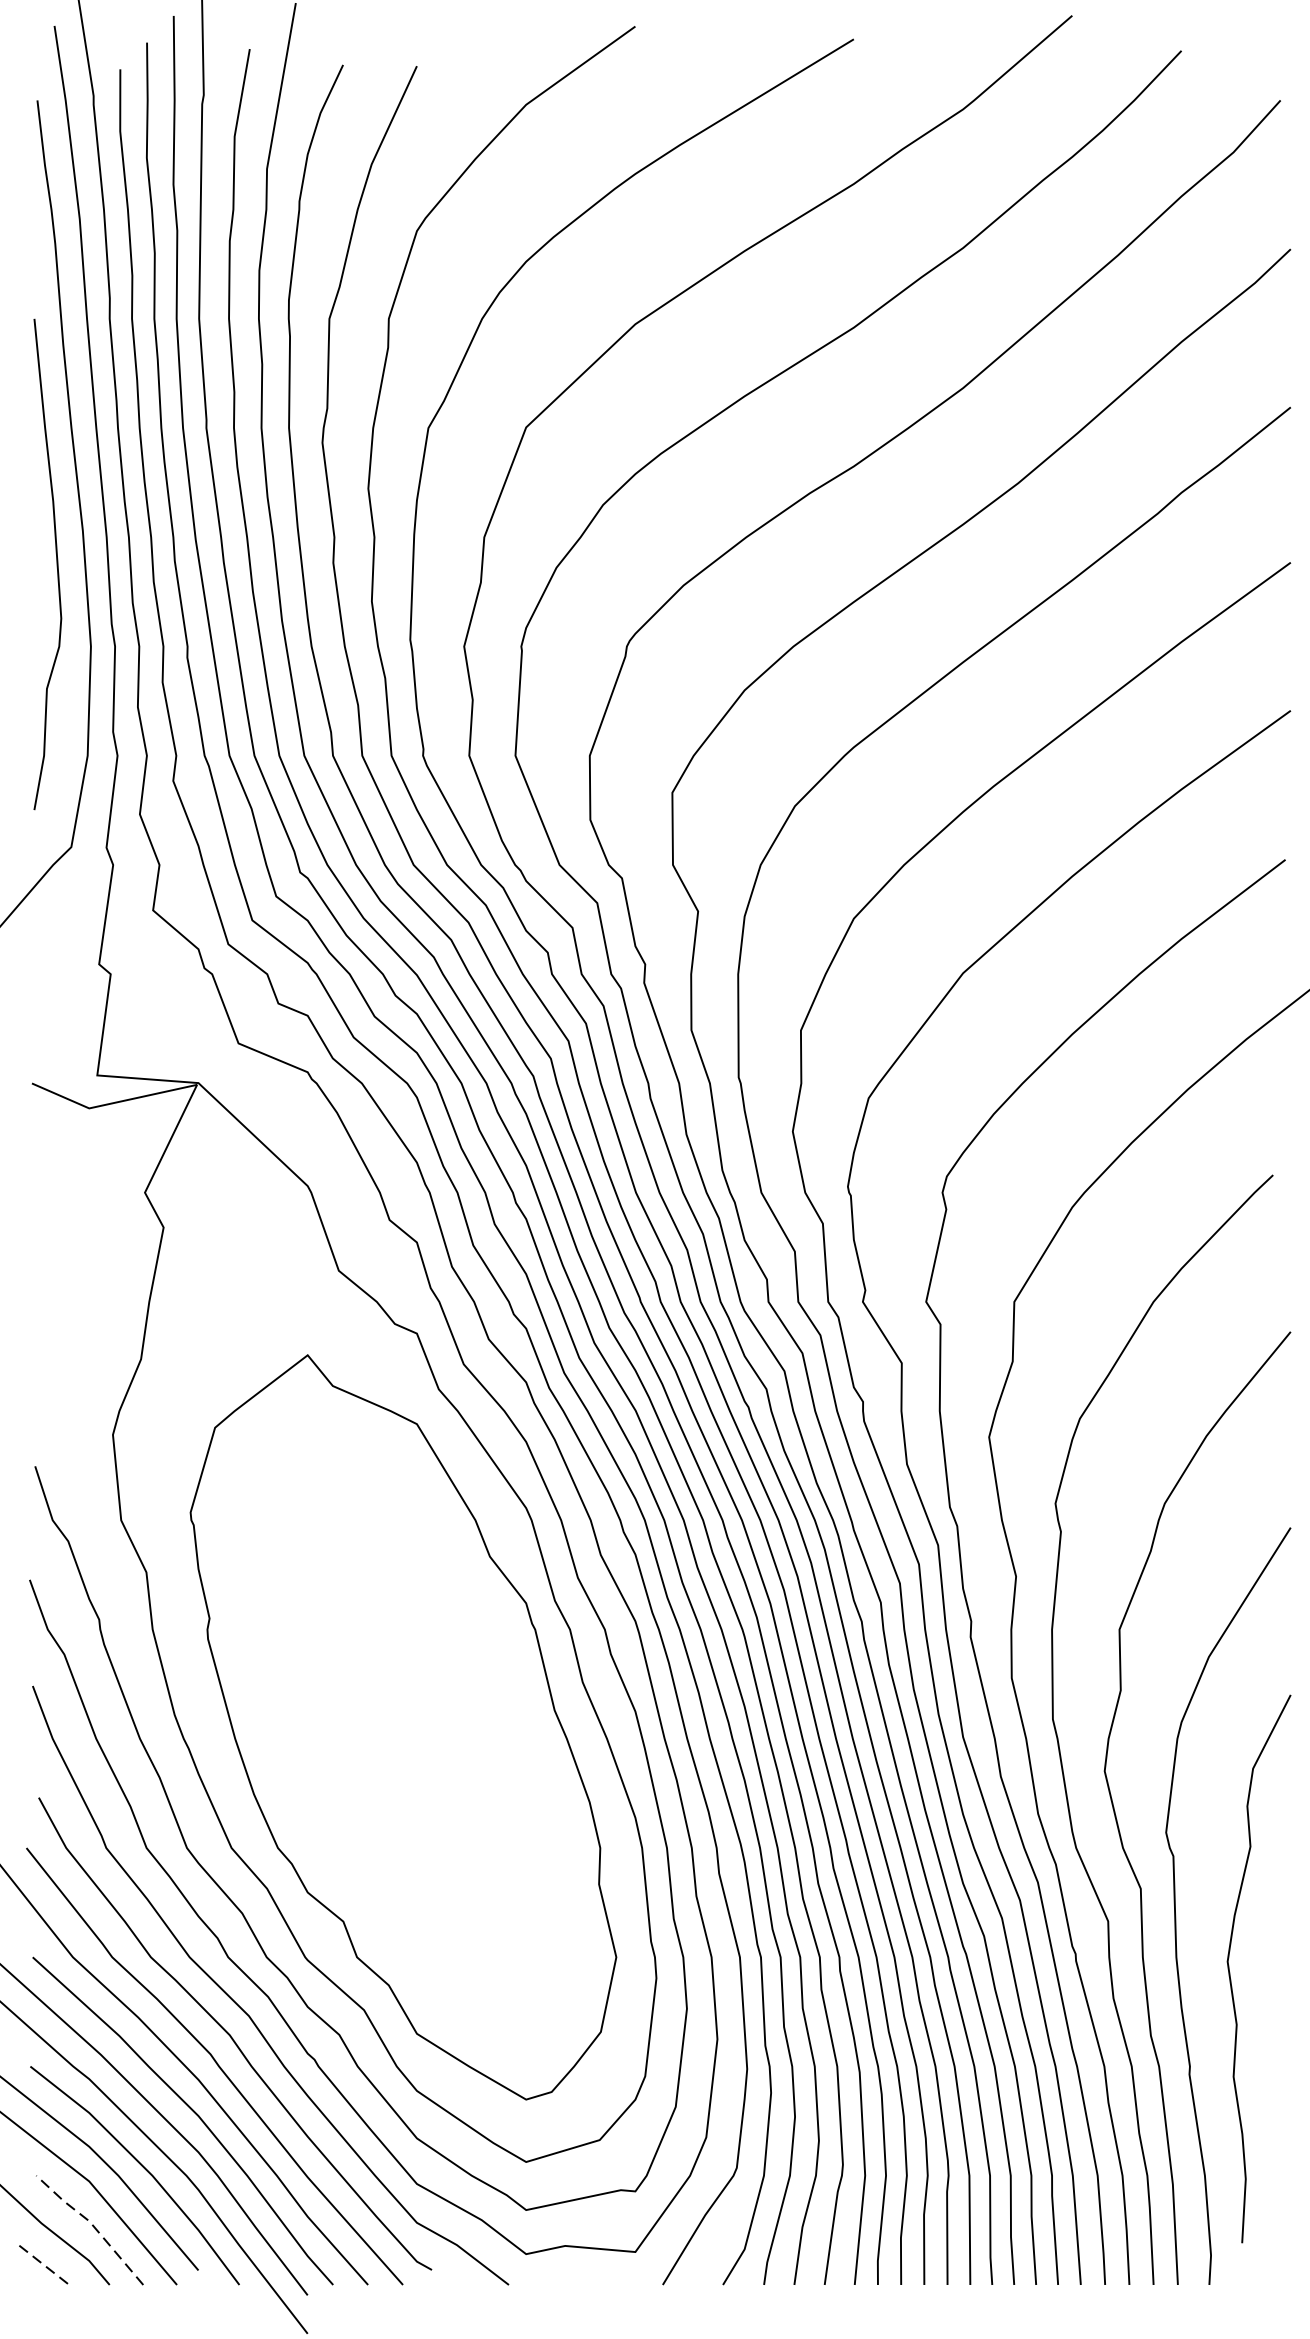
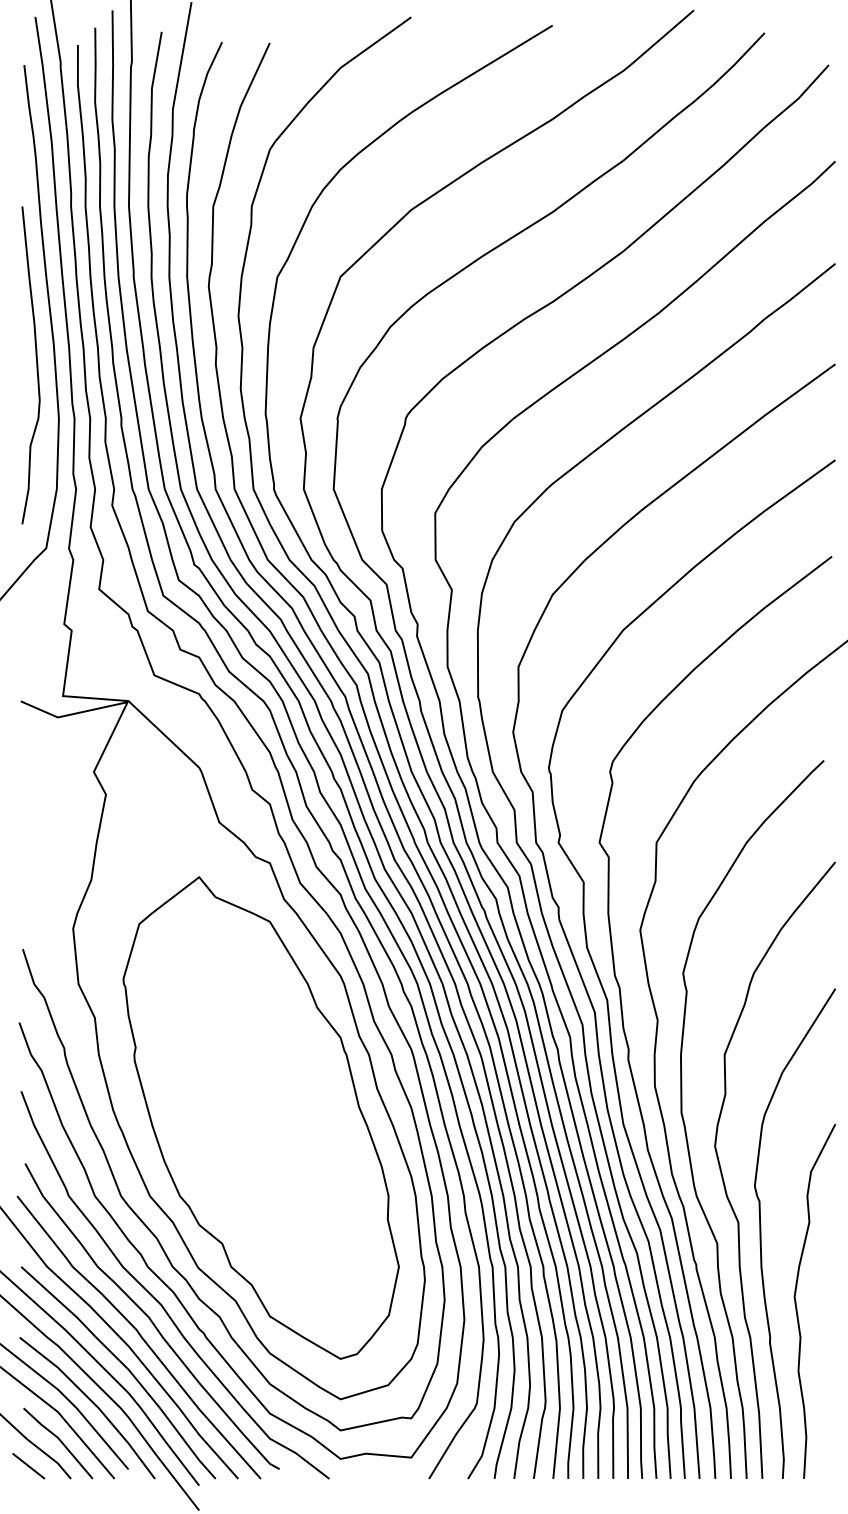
curve: (1230, 1967) -> (796, 1300), moved
line: (91, 2224) -> (59, 1439), dashed -> solid
line: (43, 2265) -> (28, 1466), dashed -> solid

